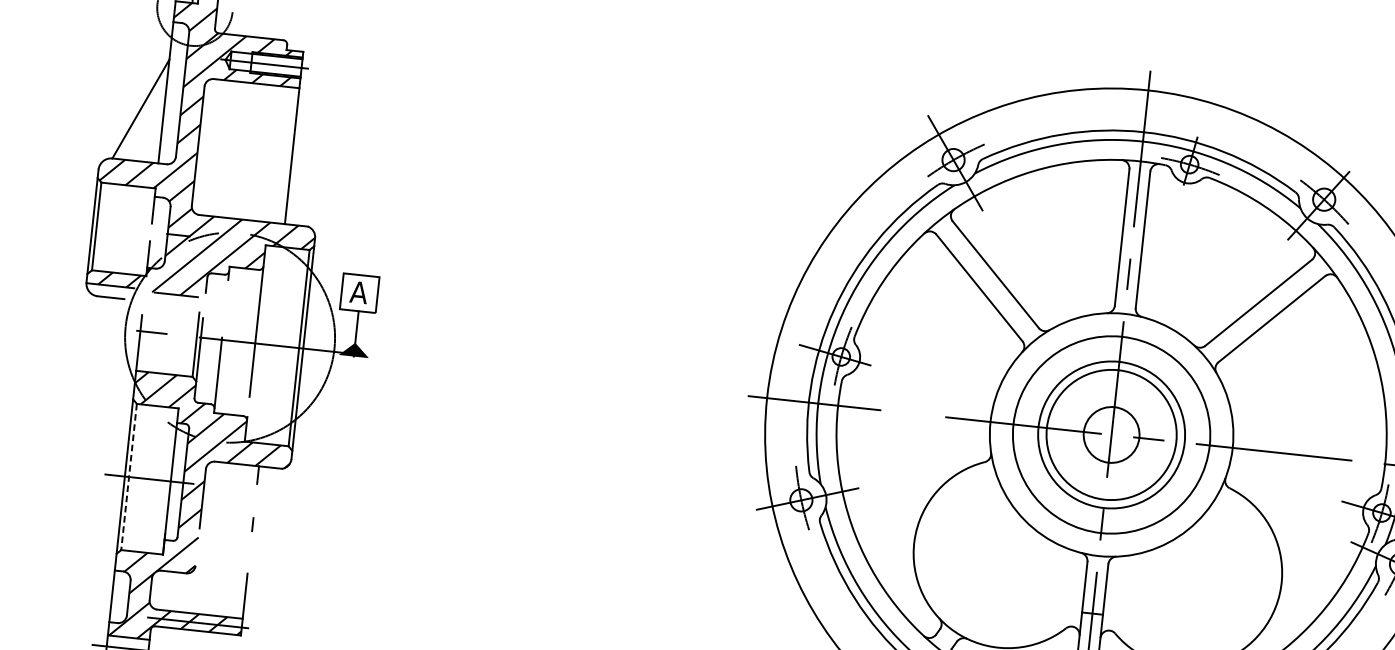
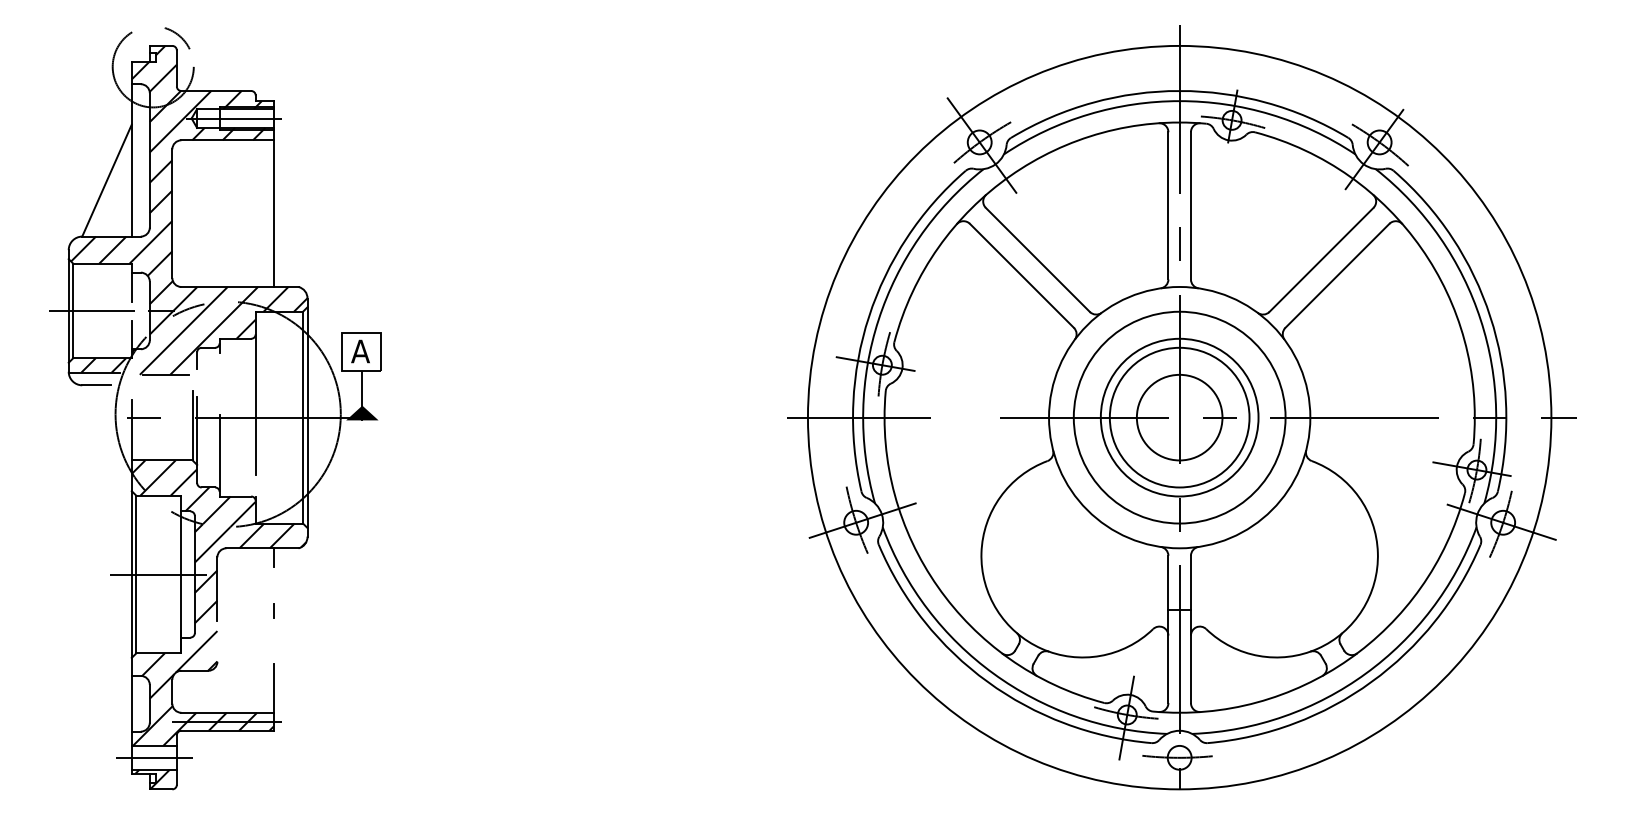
line: (113, 227) -> (91, 310), added
circle: (1111, 434) -> (1179, 417), size x1.43
line: (129, 477) -> (136, 574), dashed -> solid

